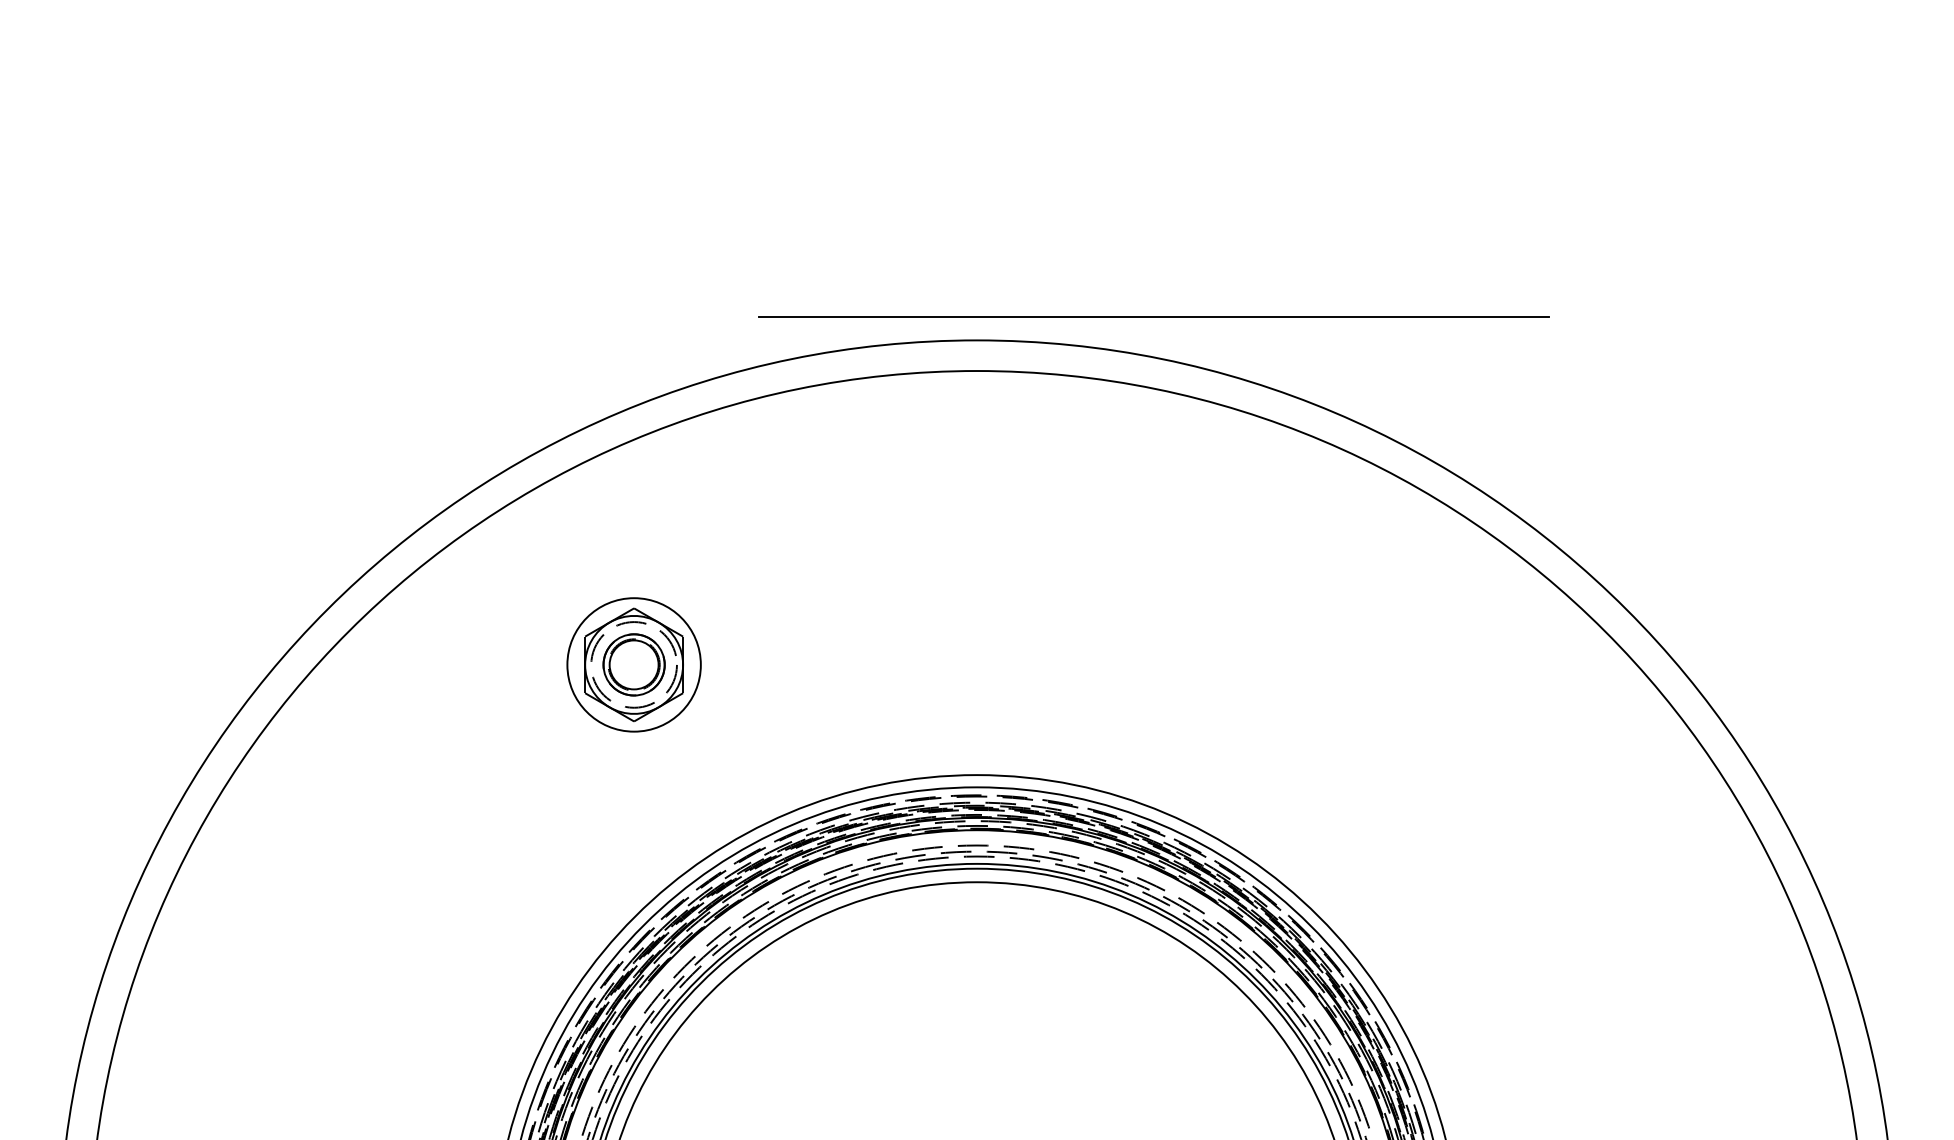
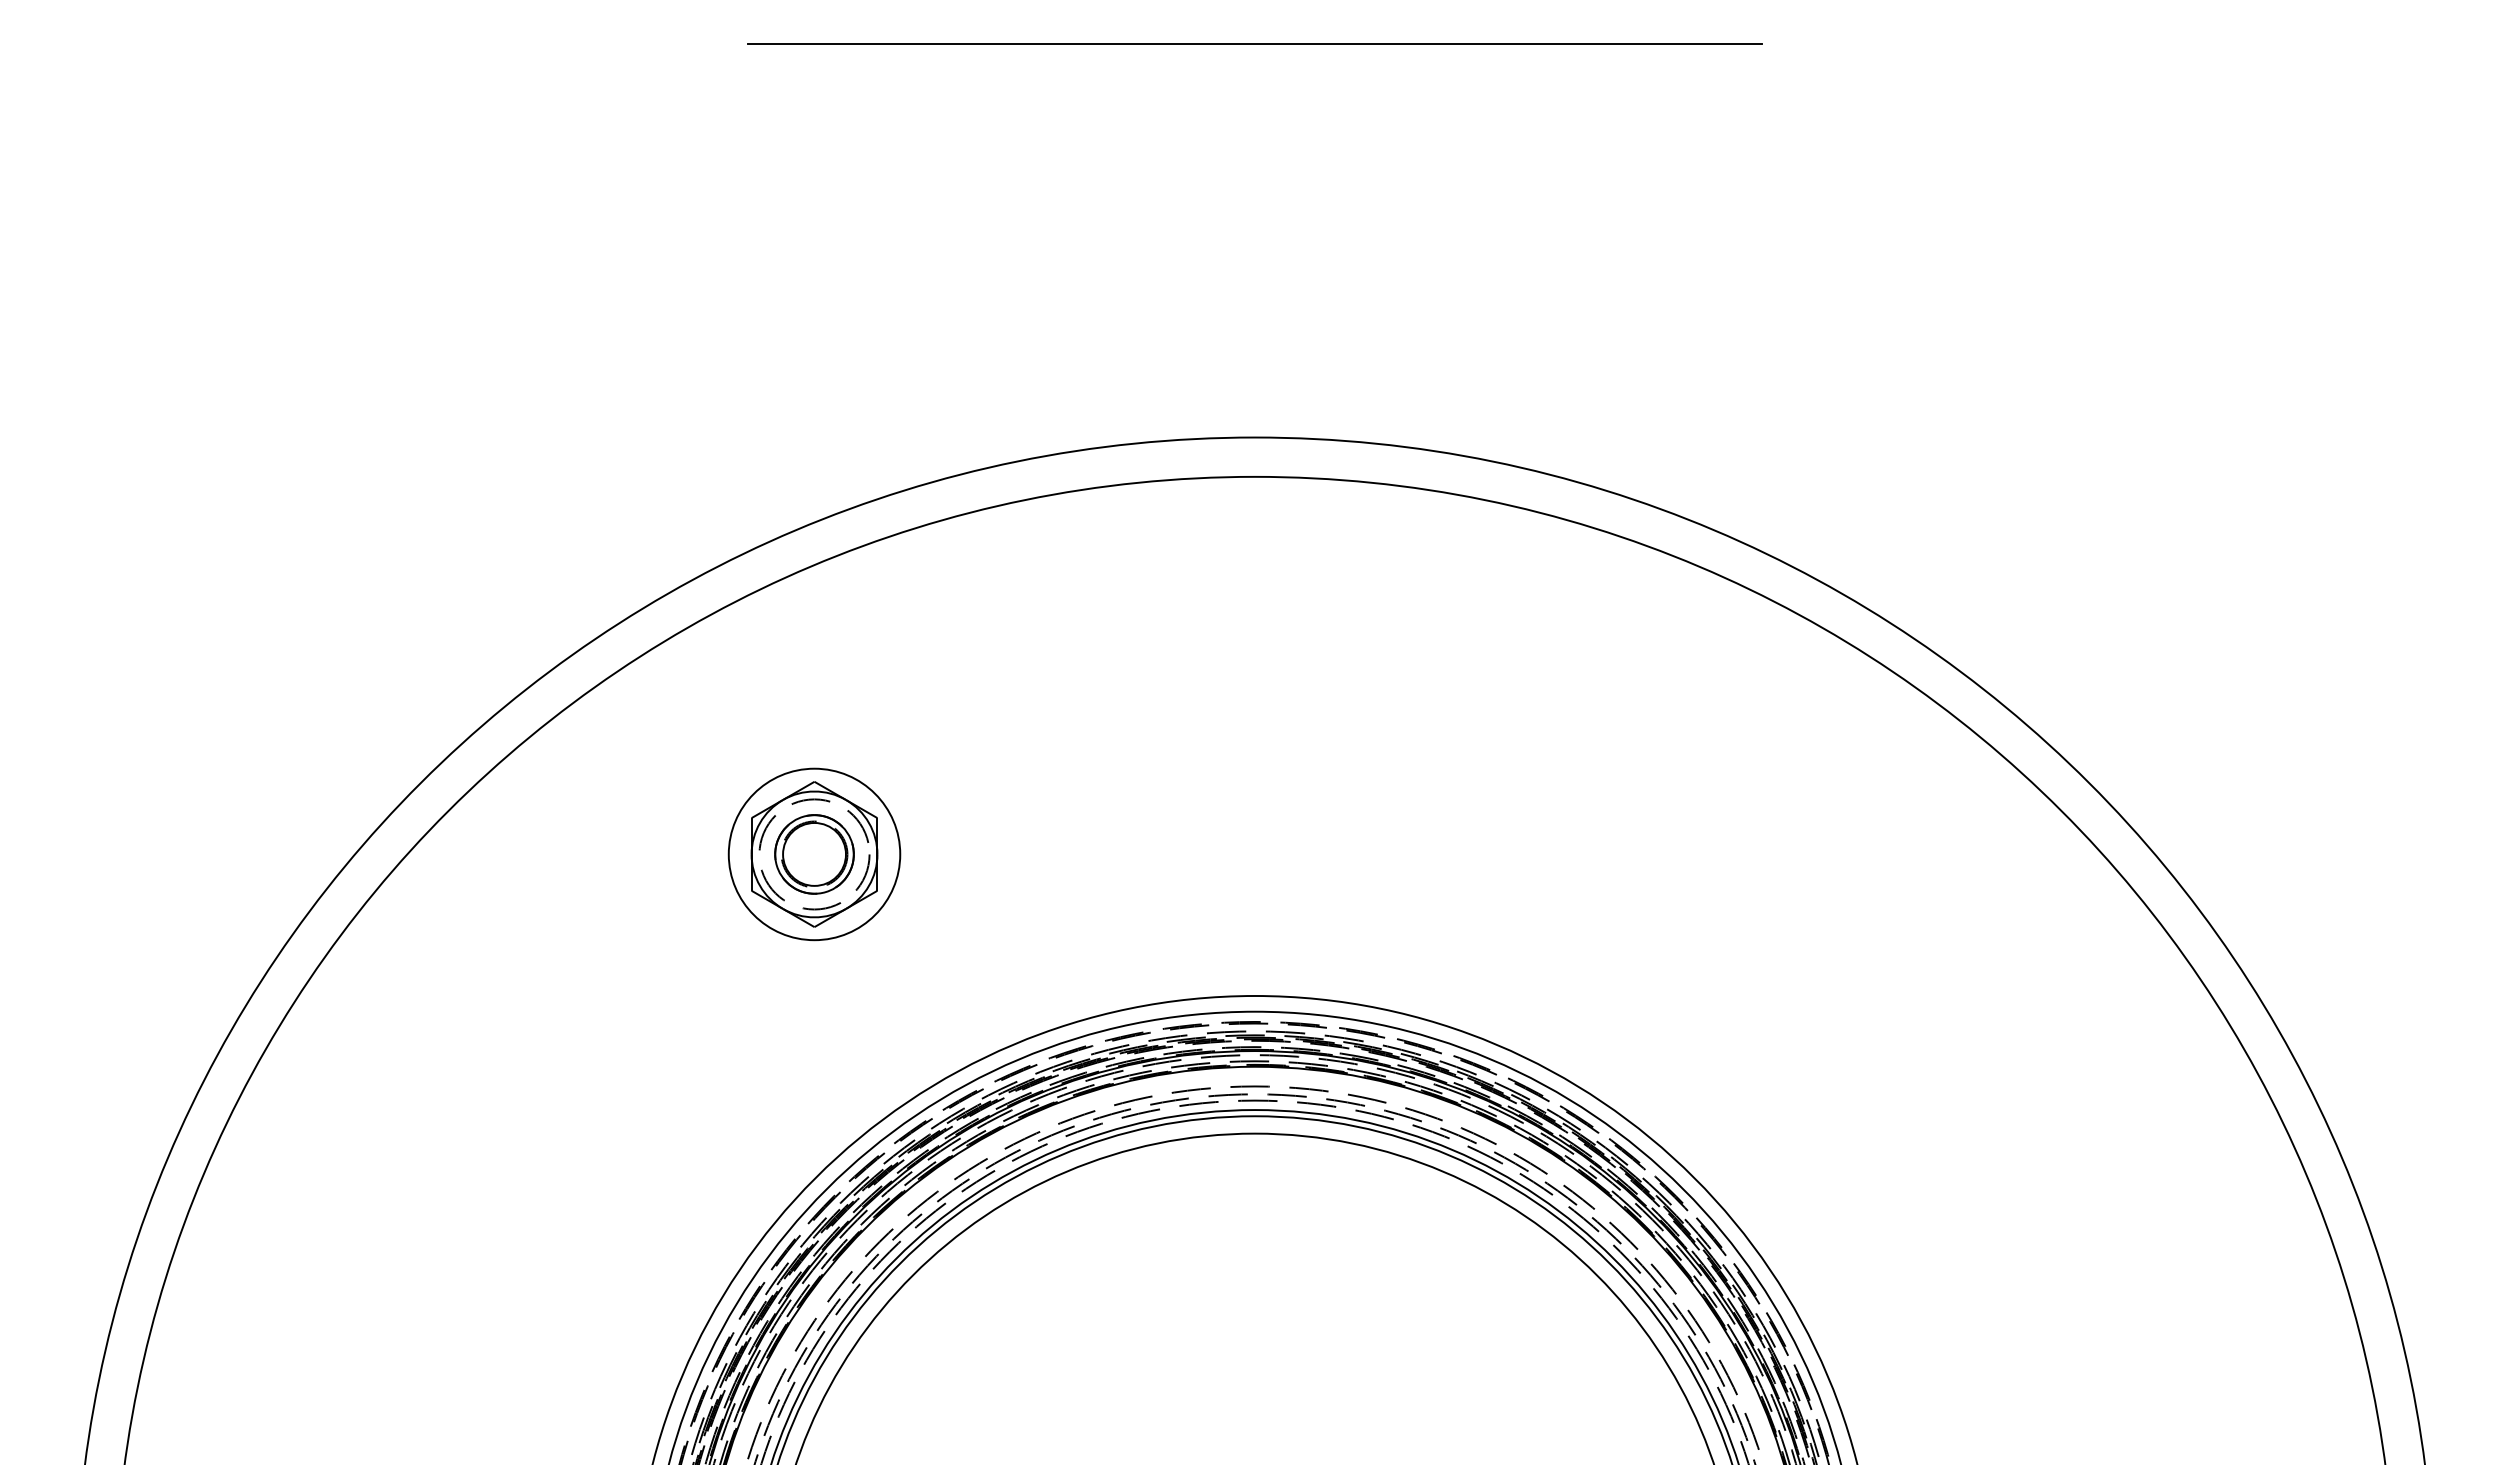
line: (1153, 316) -> (1254, 43), moved

